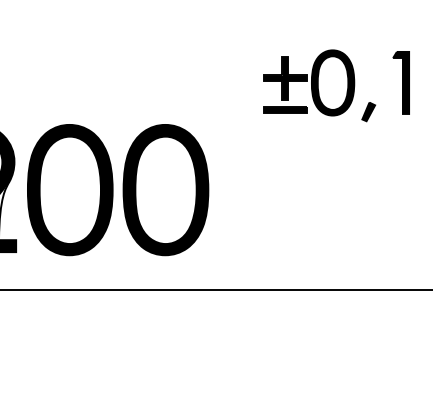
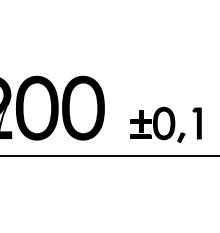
part: (335, 84) -> (165, 124), moved

